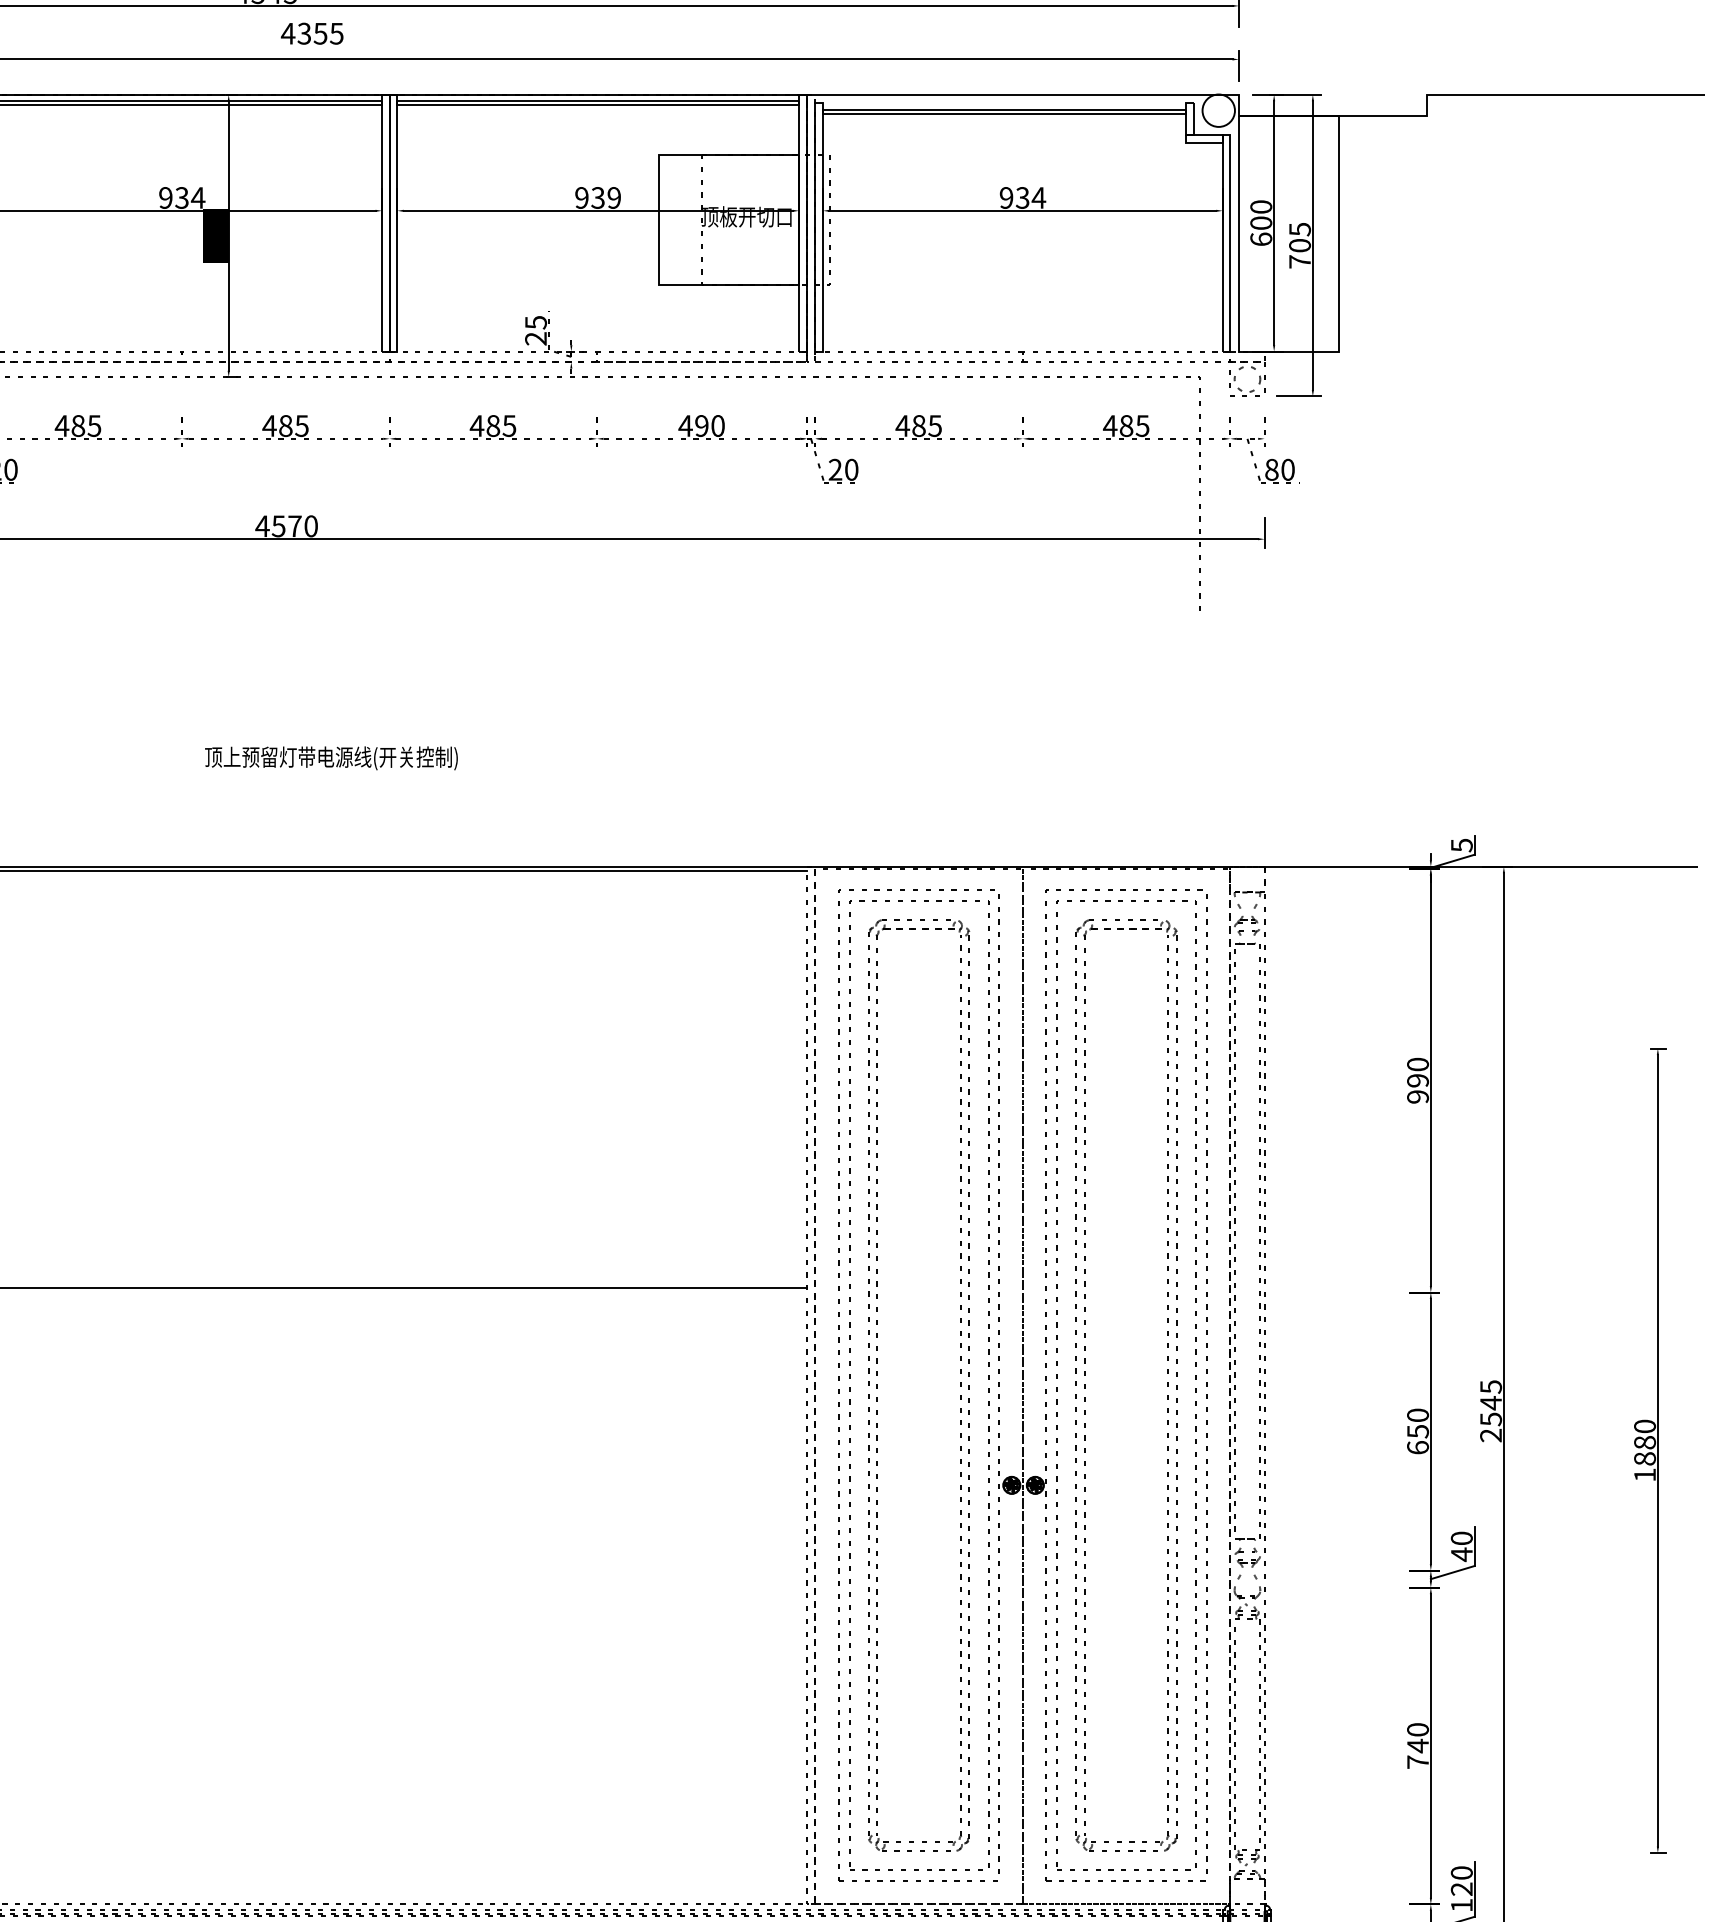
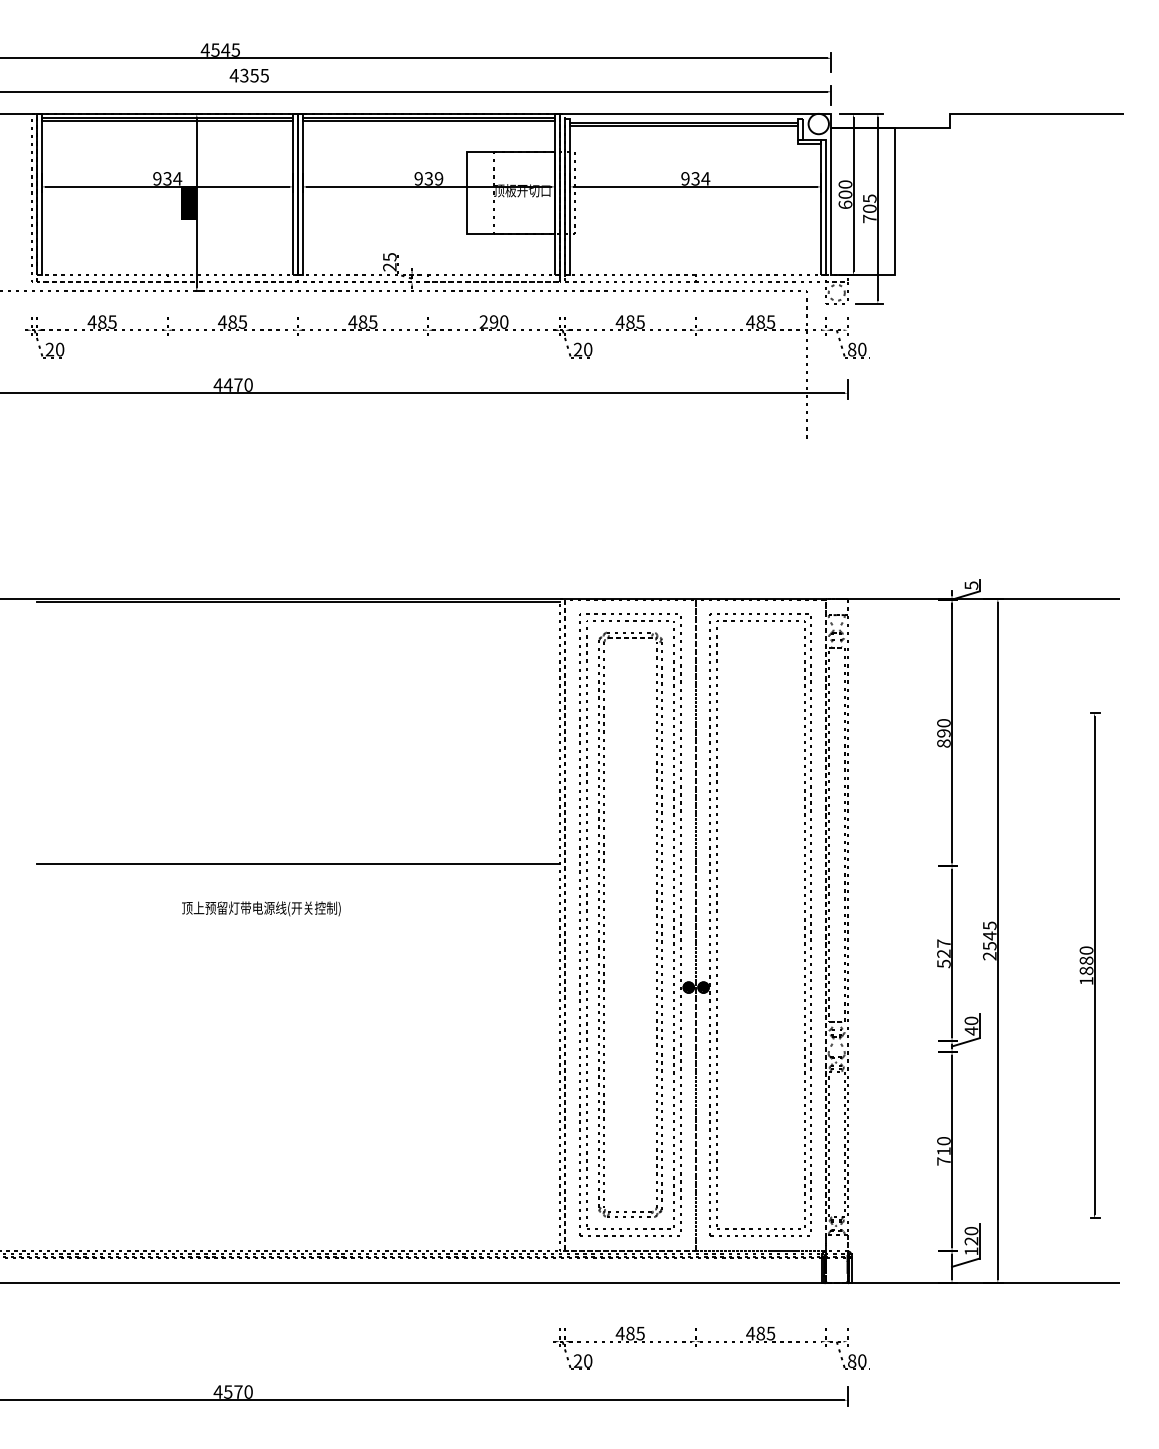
text: (685, 425) -> (483, 321), 490 -> 290
text: (277, 525) -> (227, 384), 4570 -> 4470
text: (331, 757) -> (261, 908), moved
text: (1417, 1096) -> (943, 743), 990 -> 890
part: (1086, 1384) -> (735, 924), removed
text: (1417, 1431) -> (943, 953), 650 -> 527
text: (1417, 1744) -> (943, 1150), 740 -> 710

